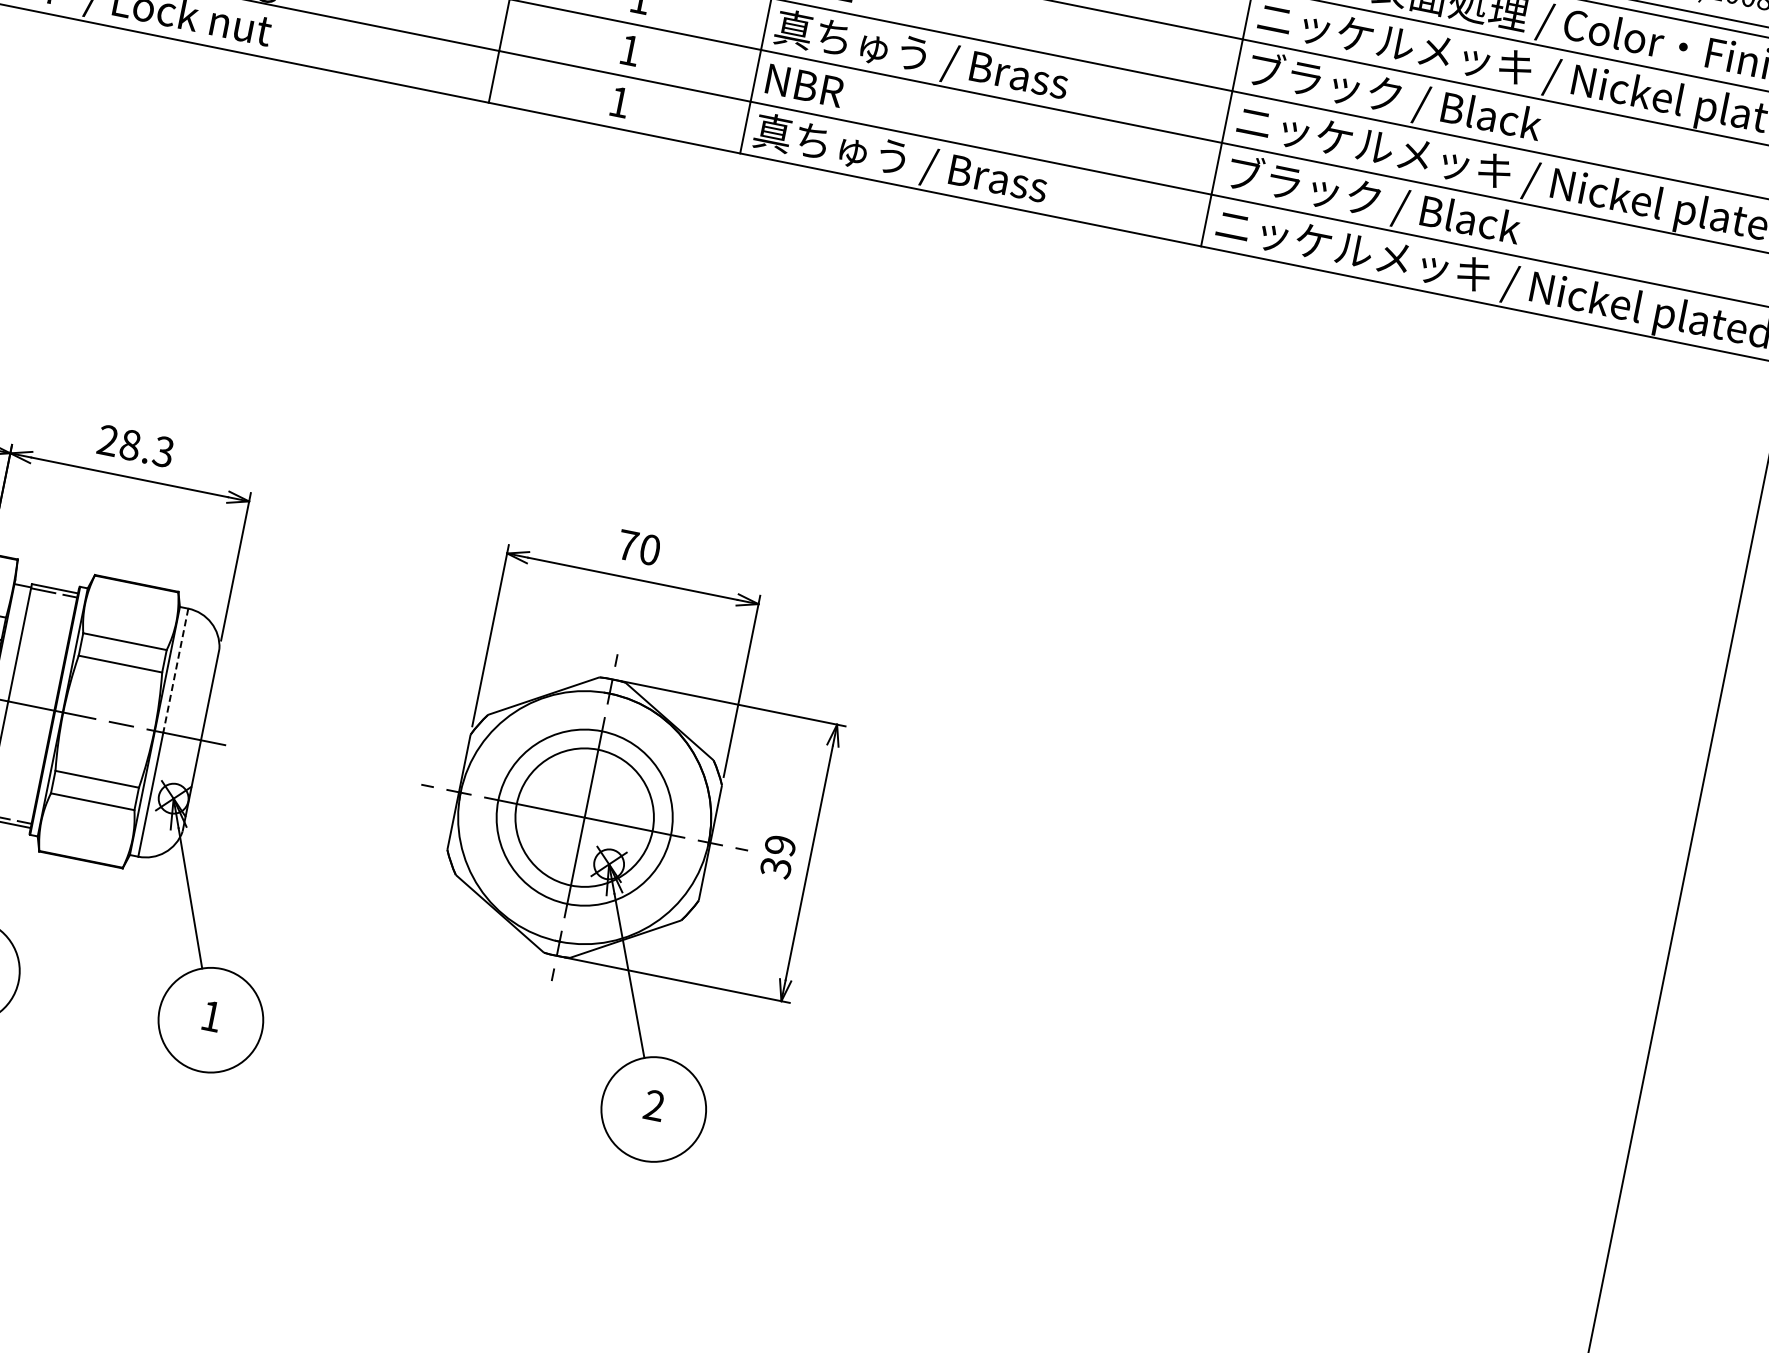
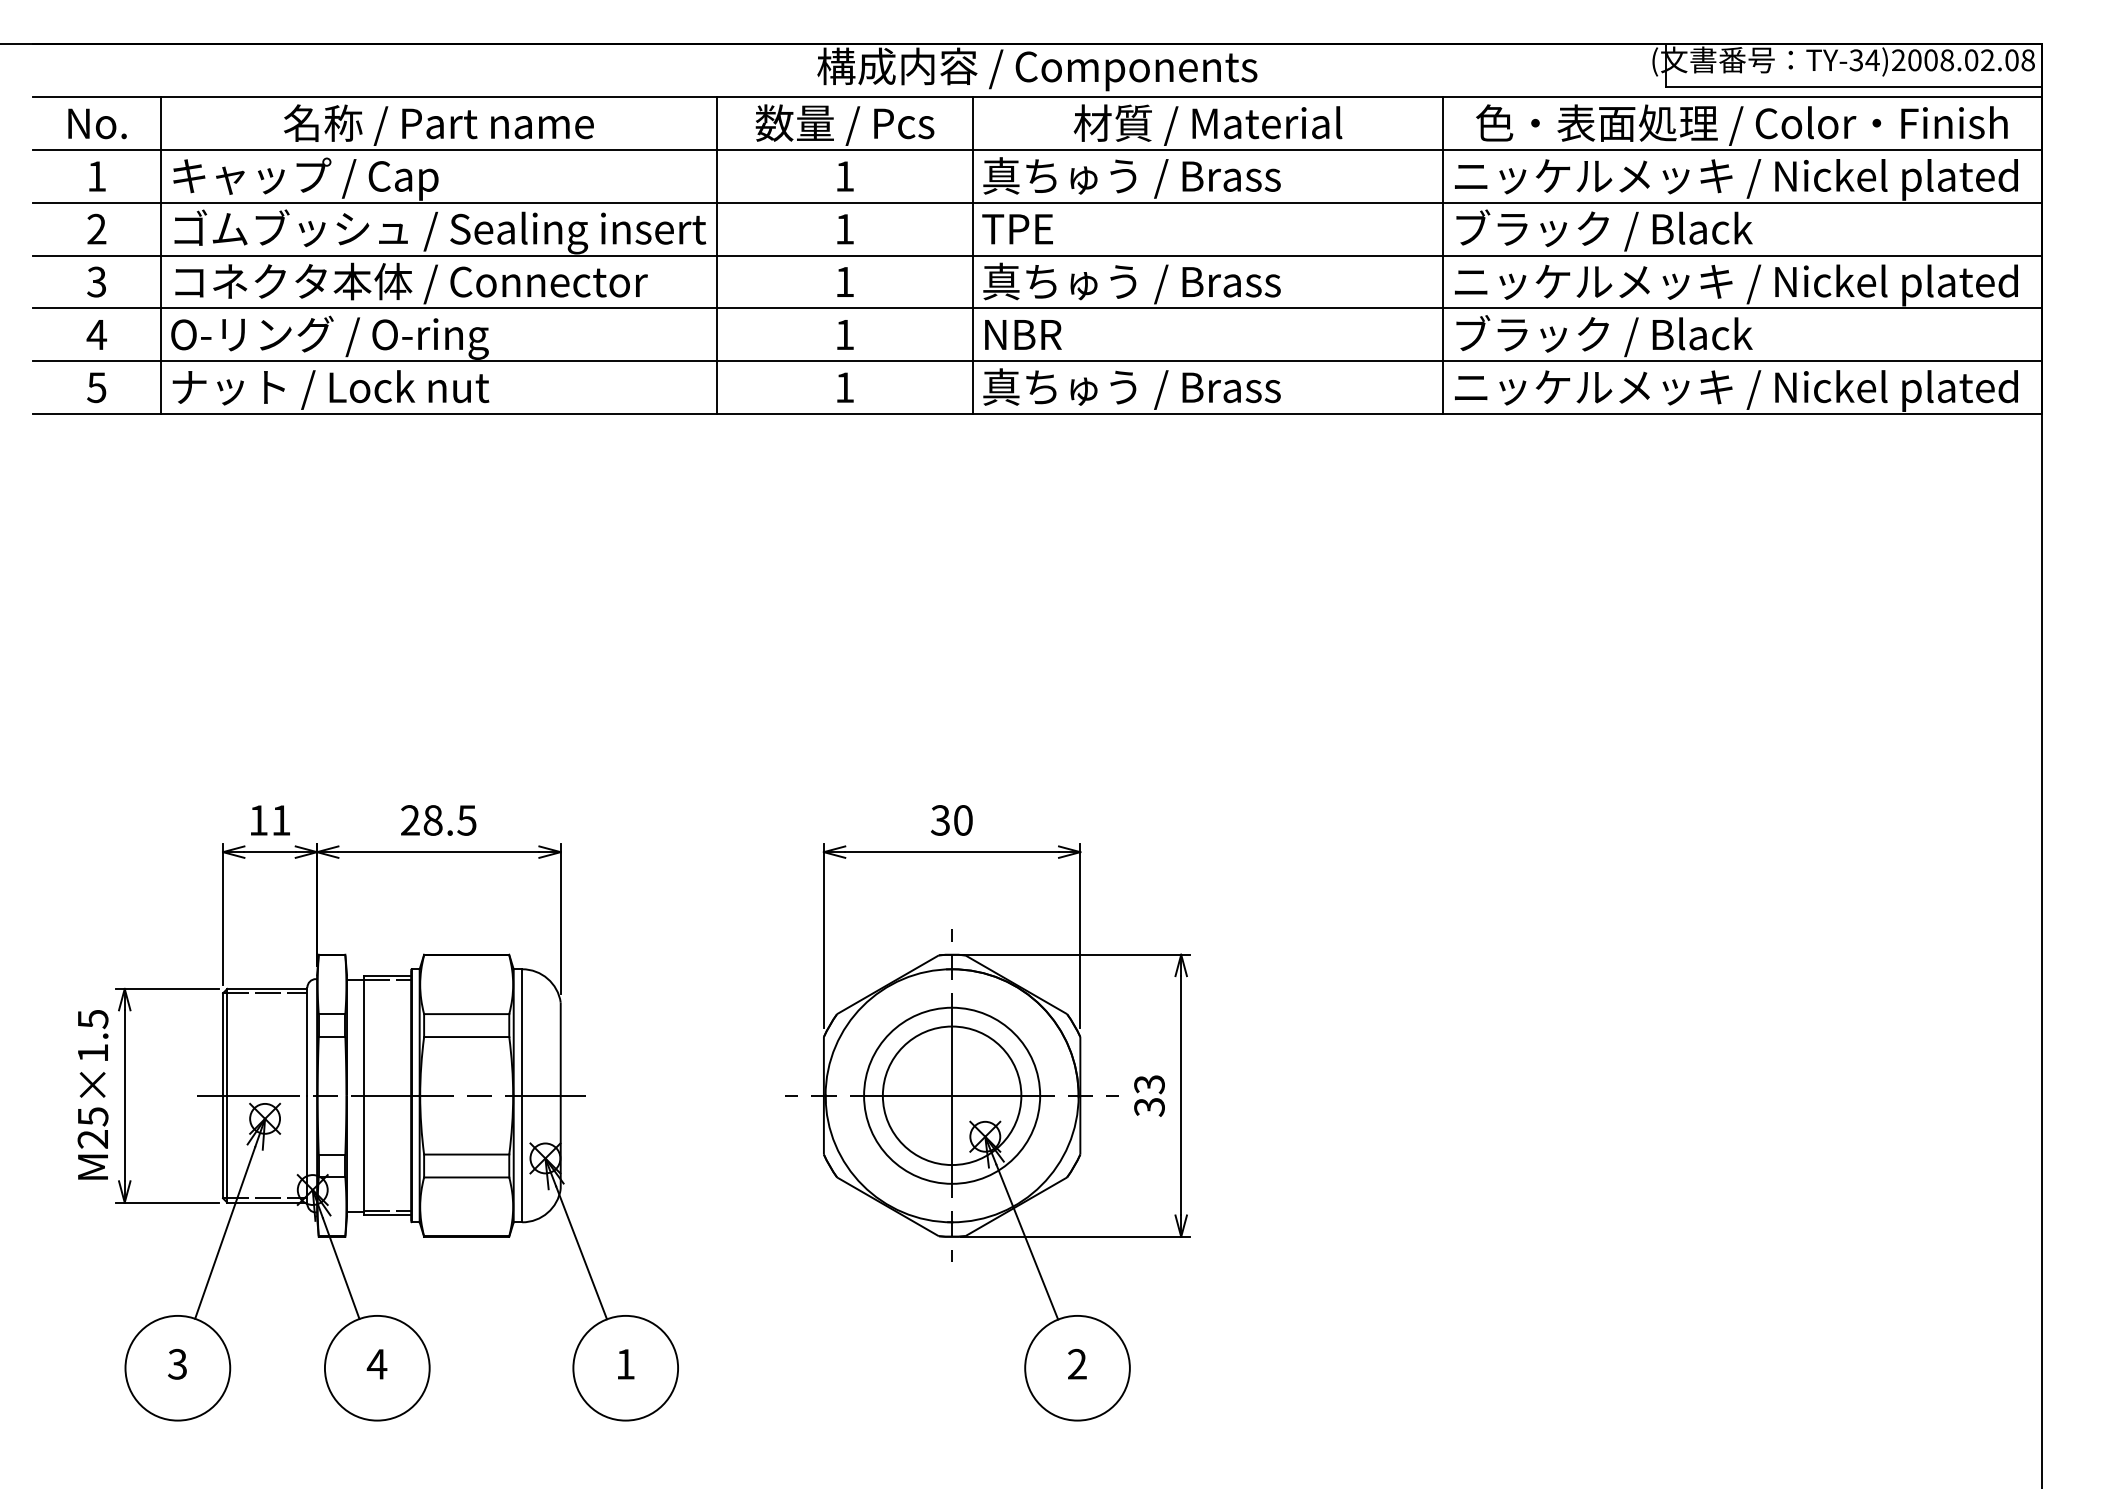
text: (163, 451) -> (466, 820), 28.3 -> 28.5
text: (627, 545) -> (940, 820), 70 -> 30
line: (175, 671) -> (522, 1033), dashed -> solid
text: (780, 845) -> (1149, 1084), 39 -> 33

